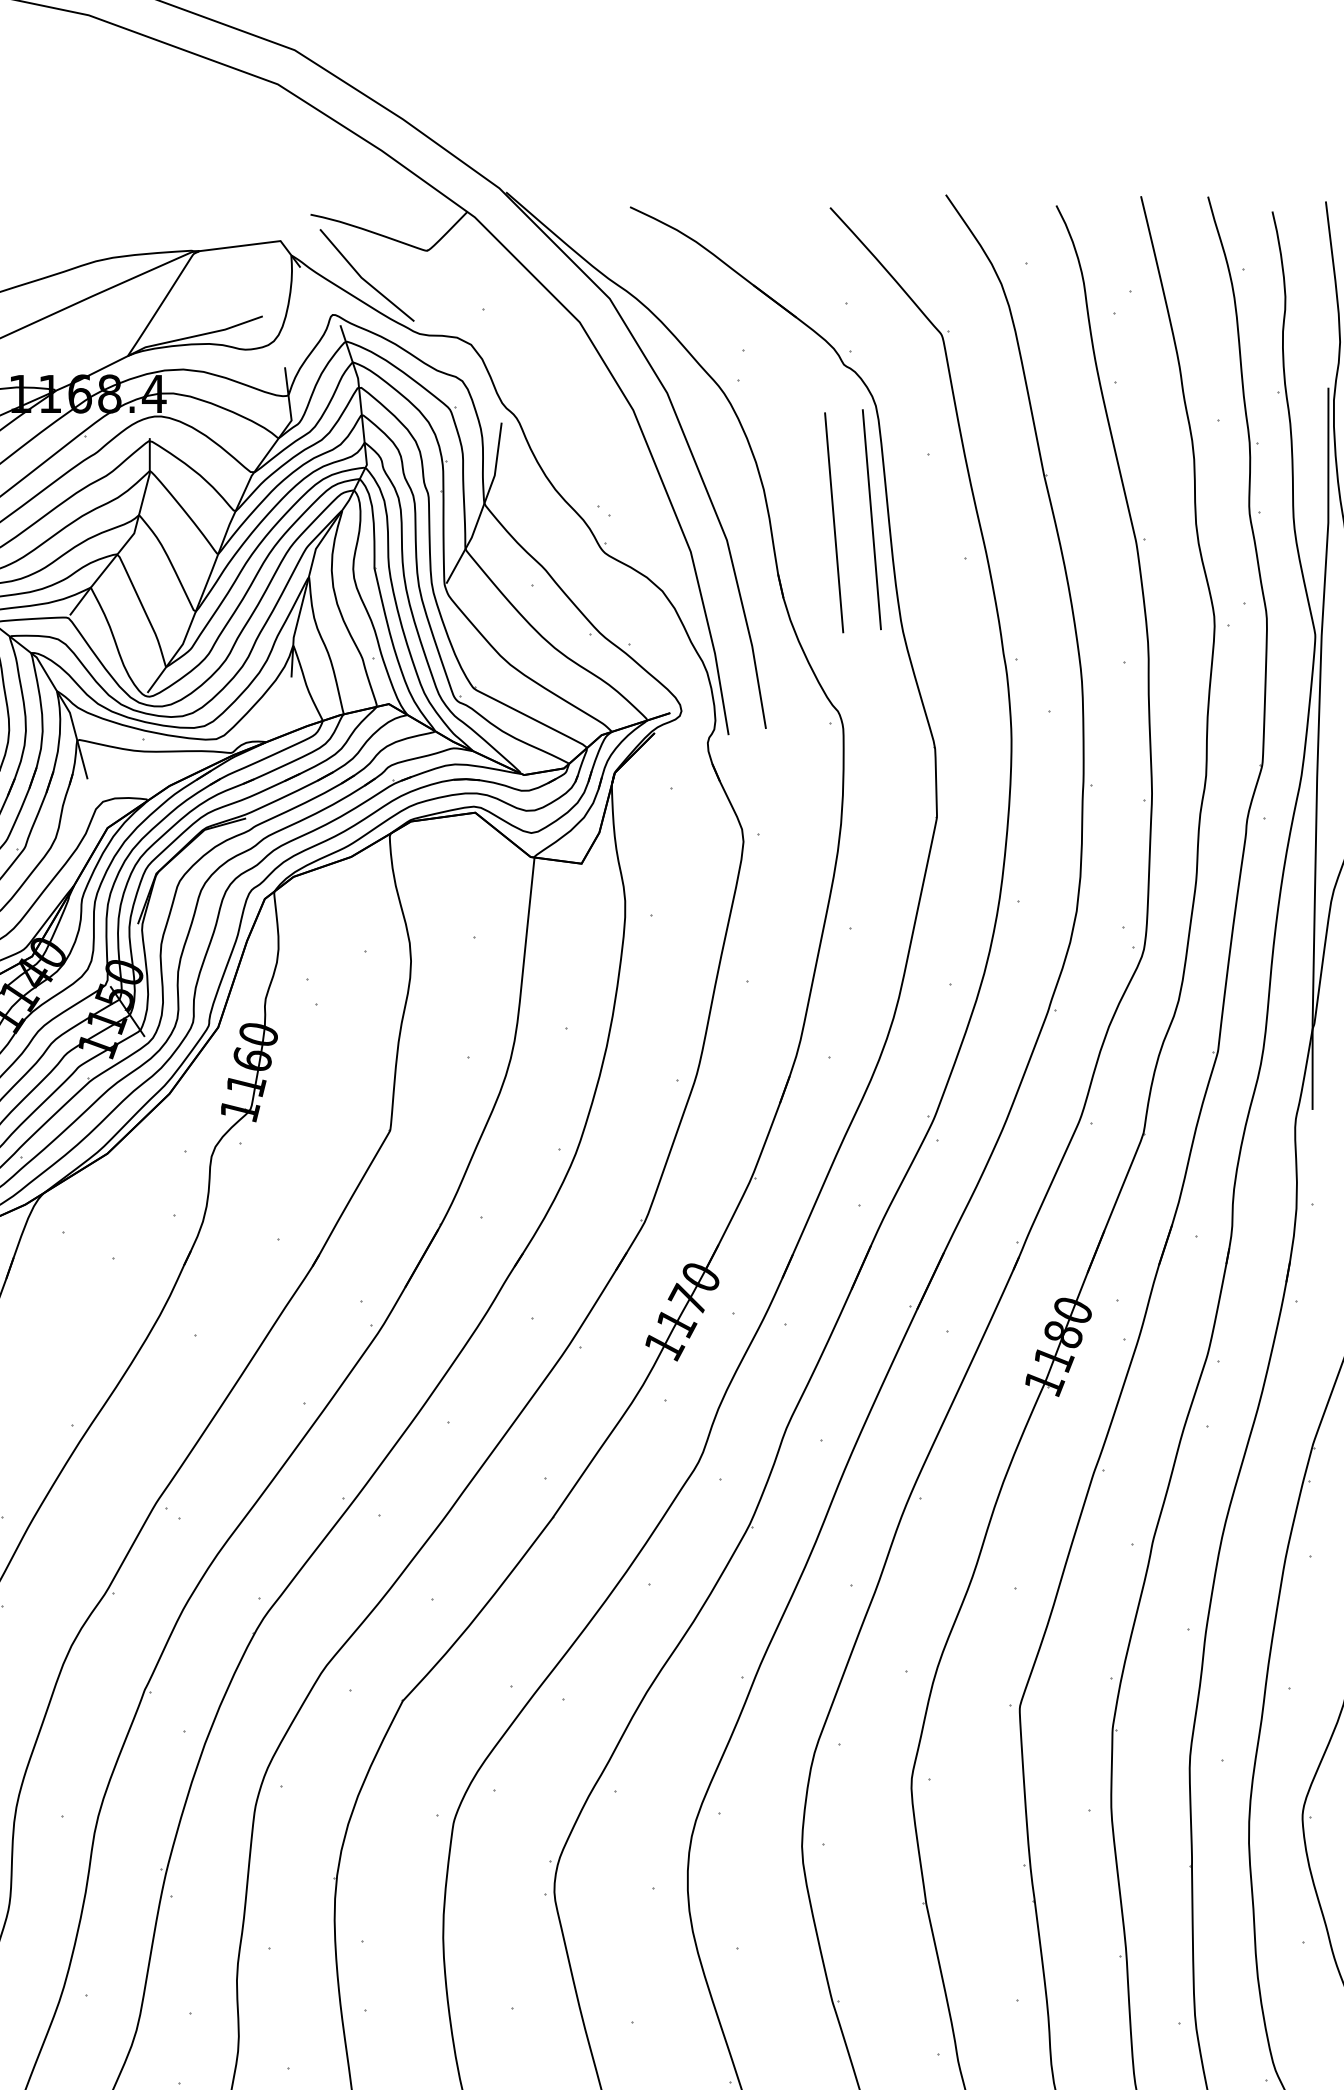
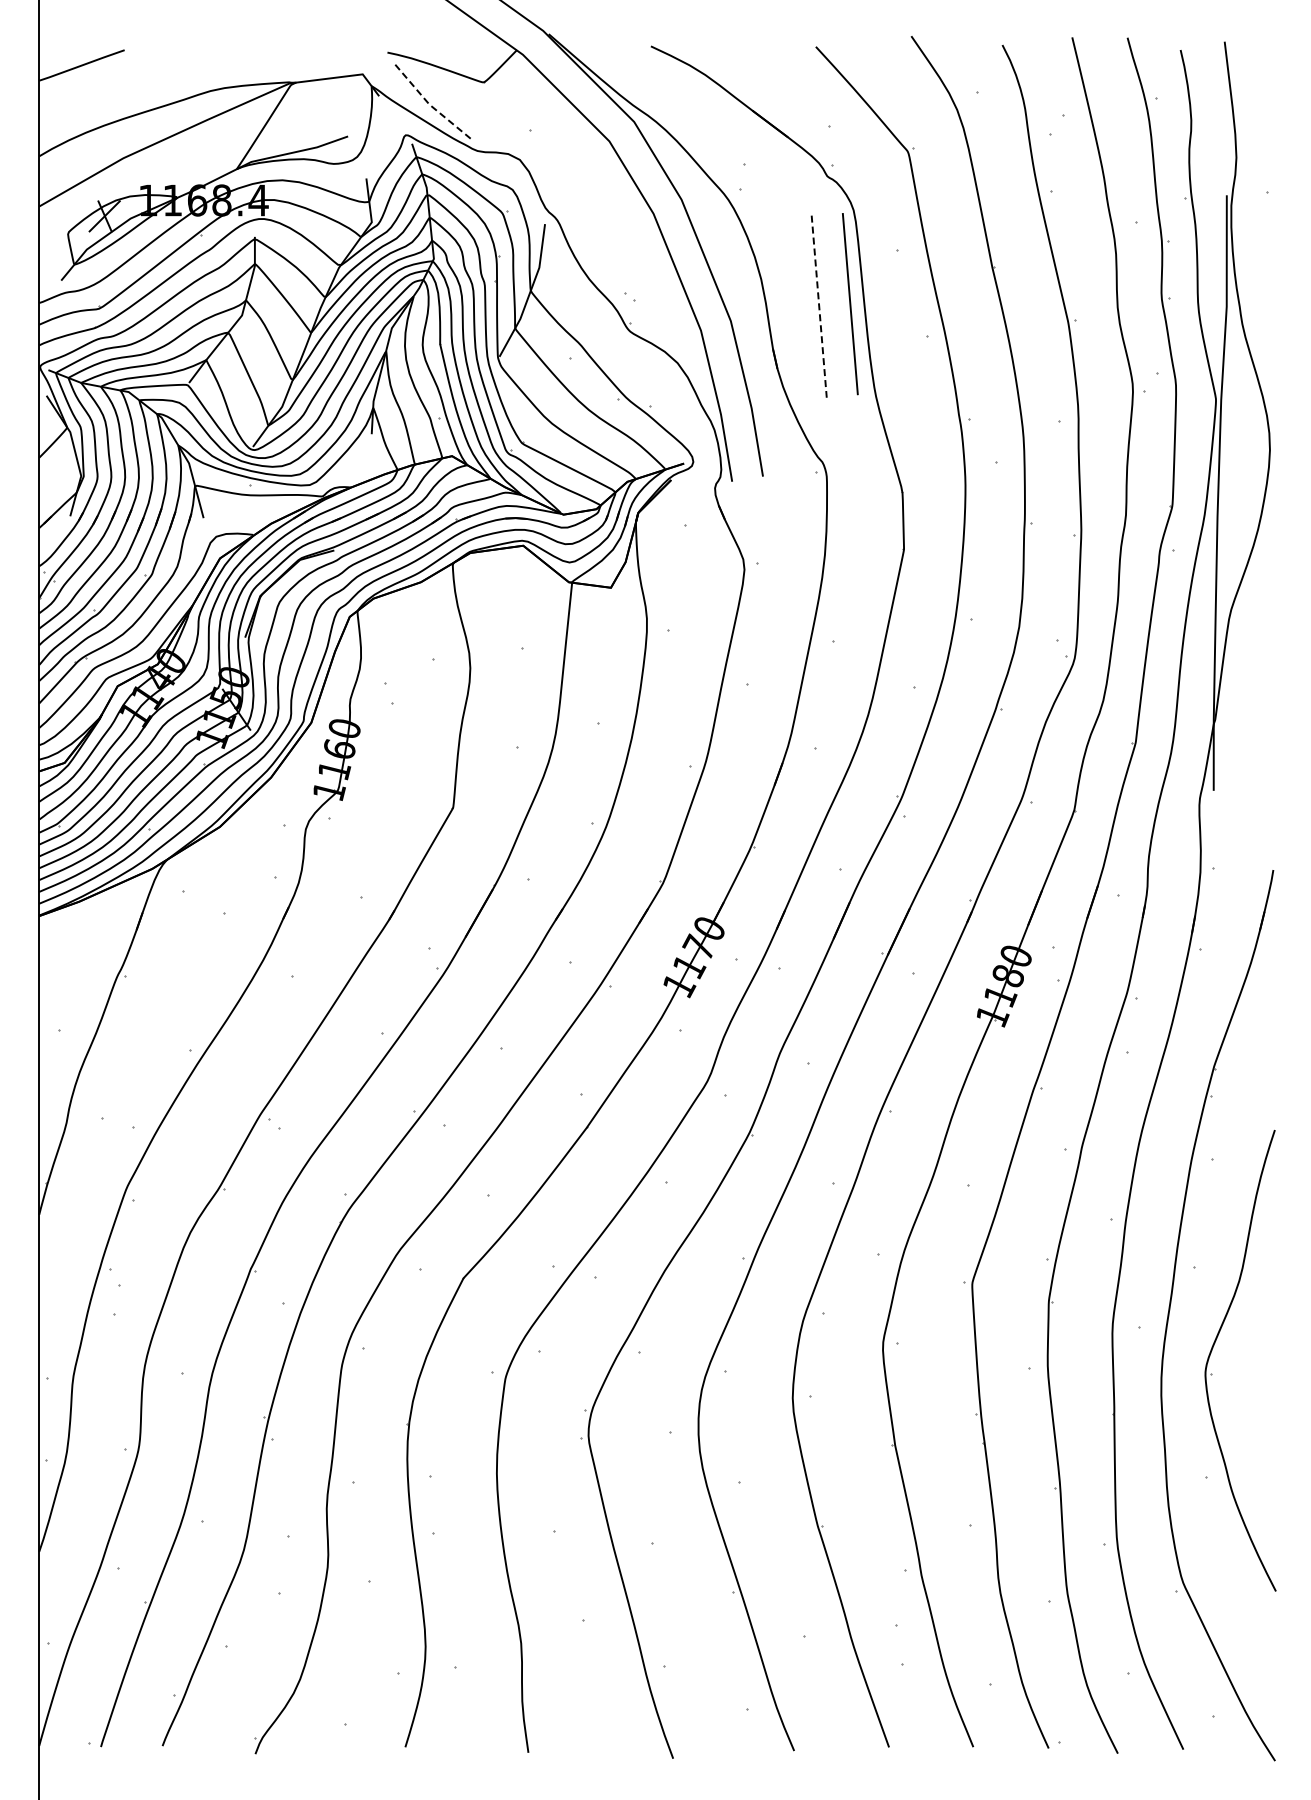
line: (362, 278) -> (430, 105), solid -> dashed
line: (834, 523) -> (819, 307), solid -> dashed

